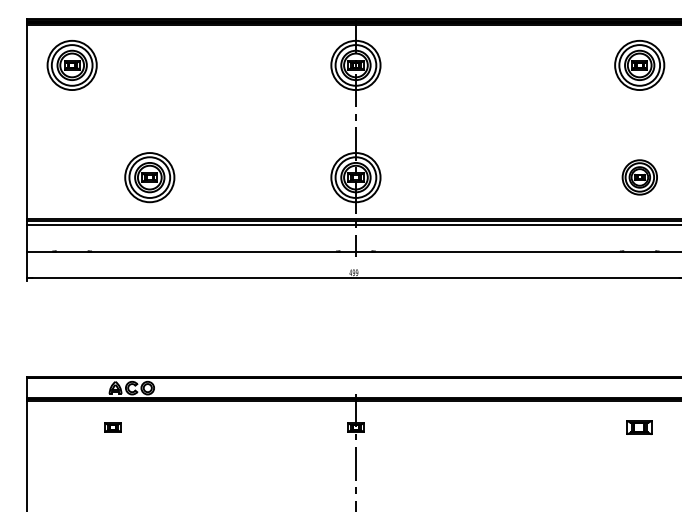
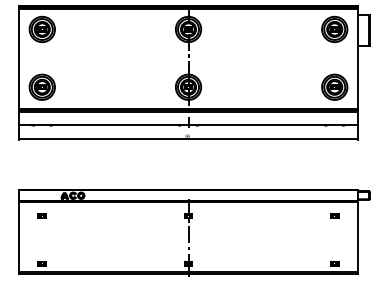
part: (148, 176) -> (41, 86), moved
part: (639, 176) -> (334, 86), size x1.43
part: (111, 426) -> (41, 215), moved
part: (639, 426) -> (334, 215), size x0.62

